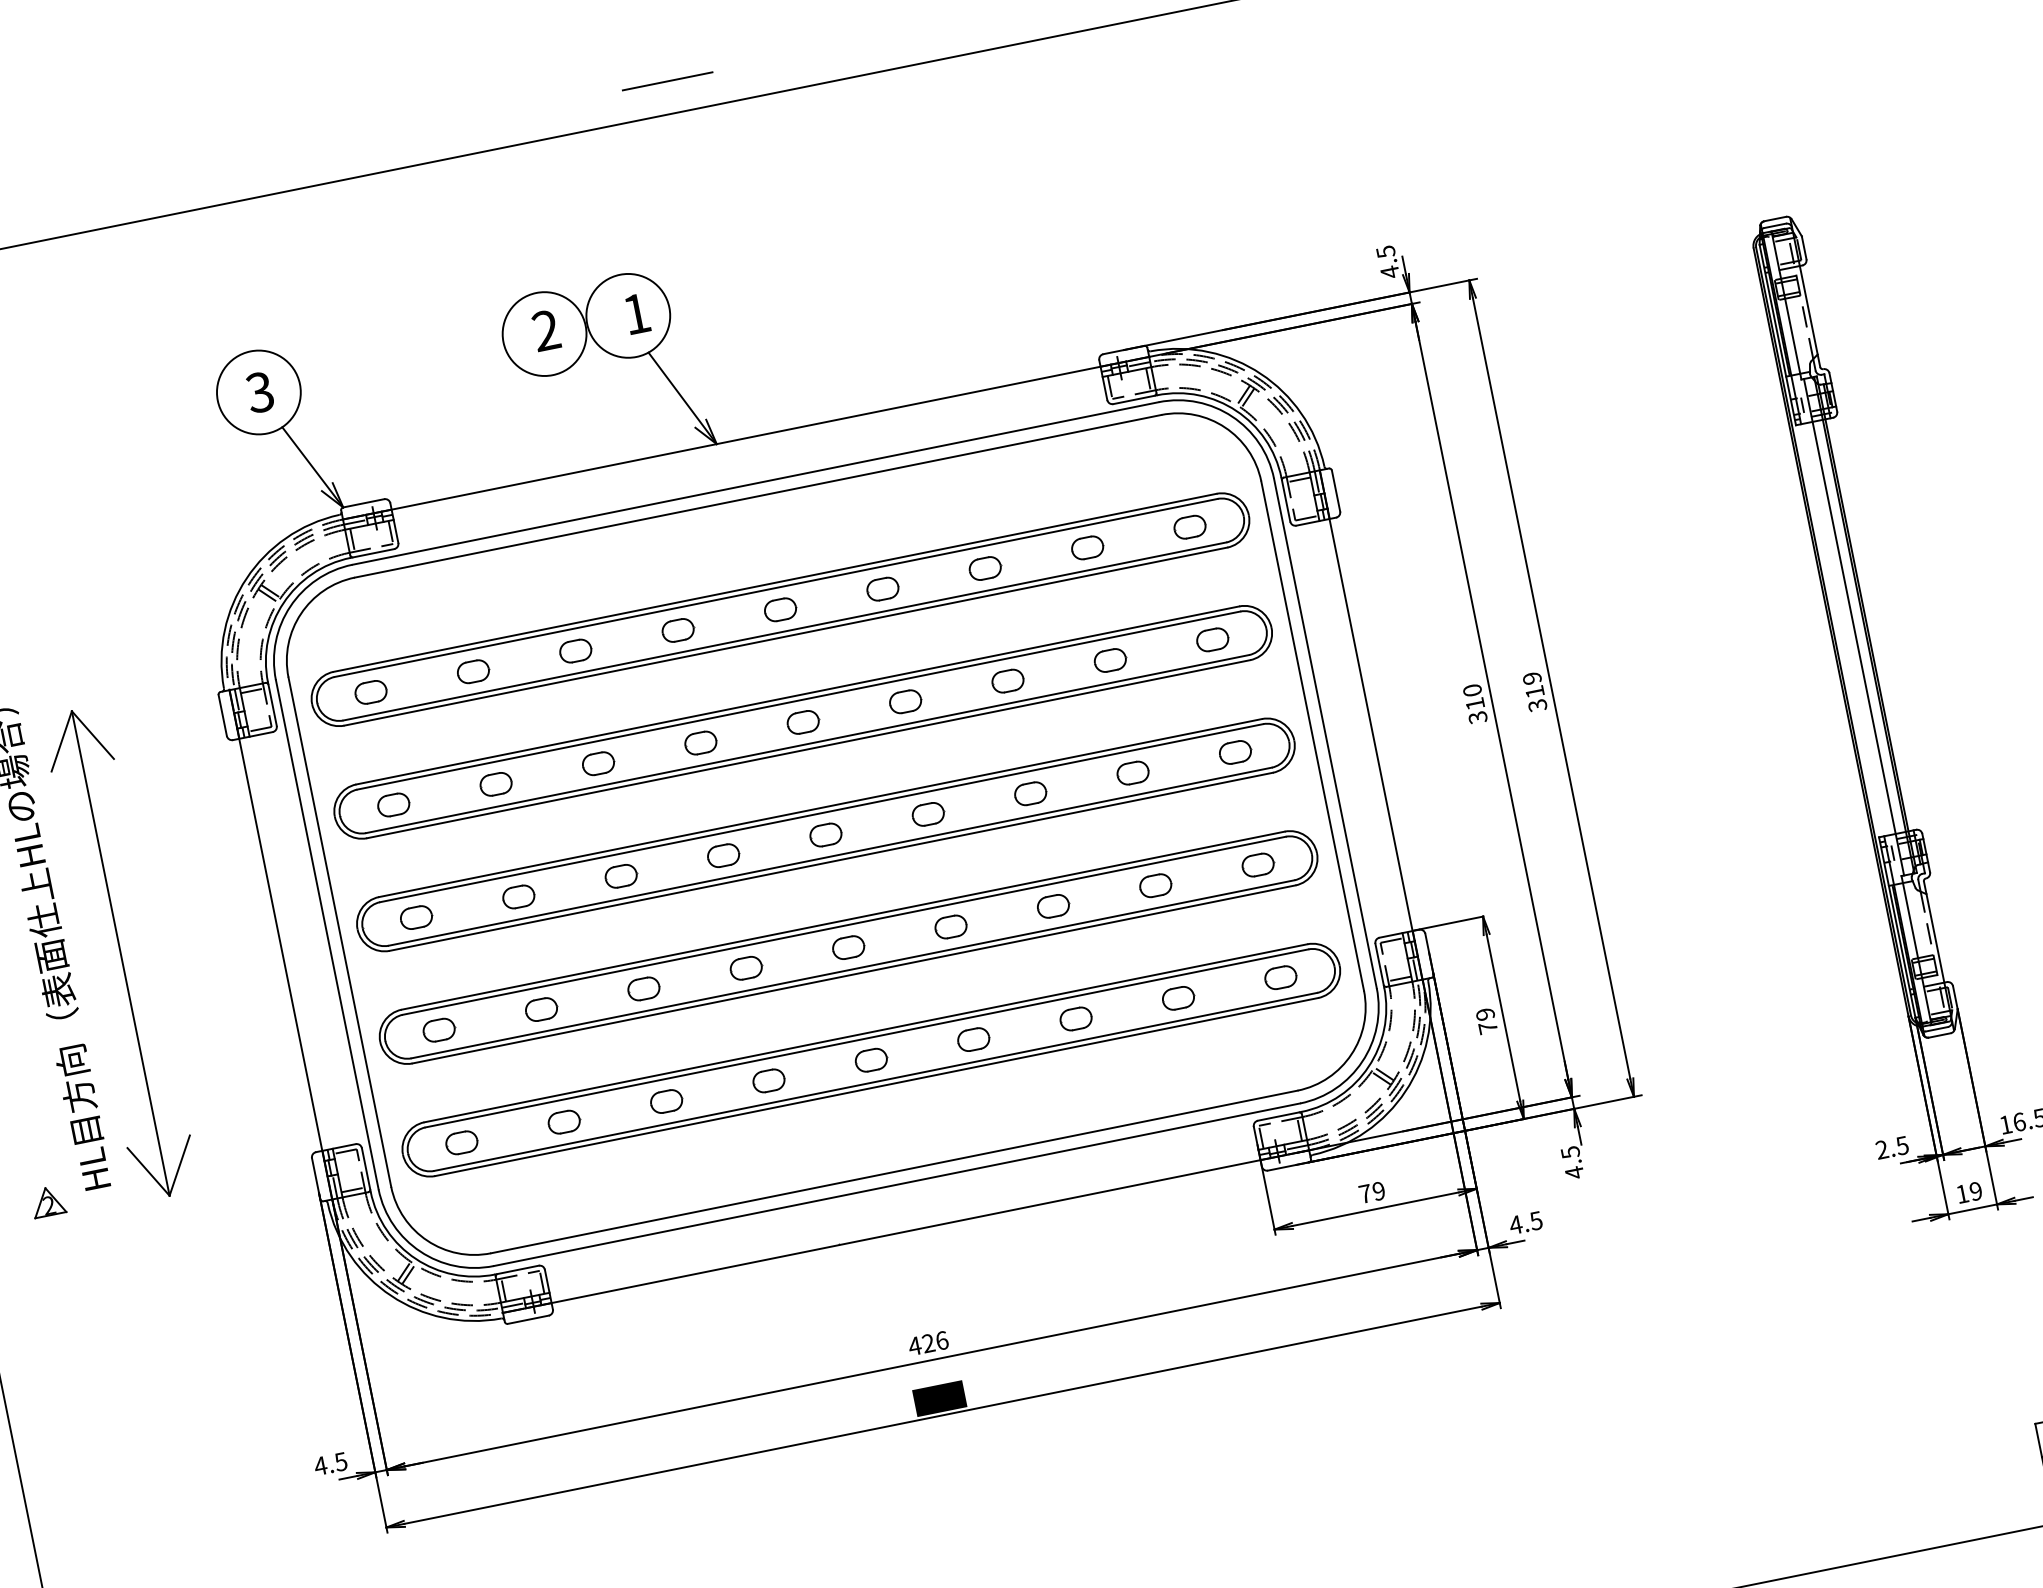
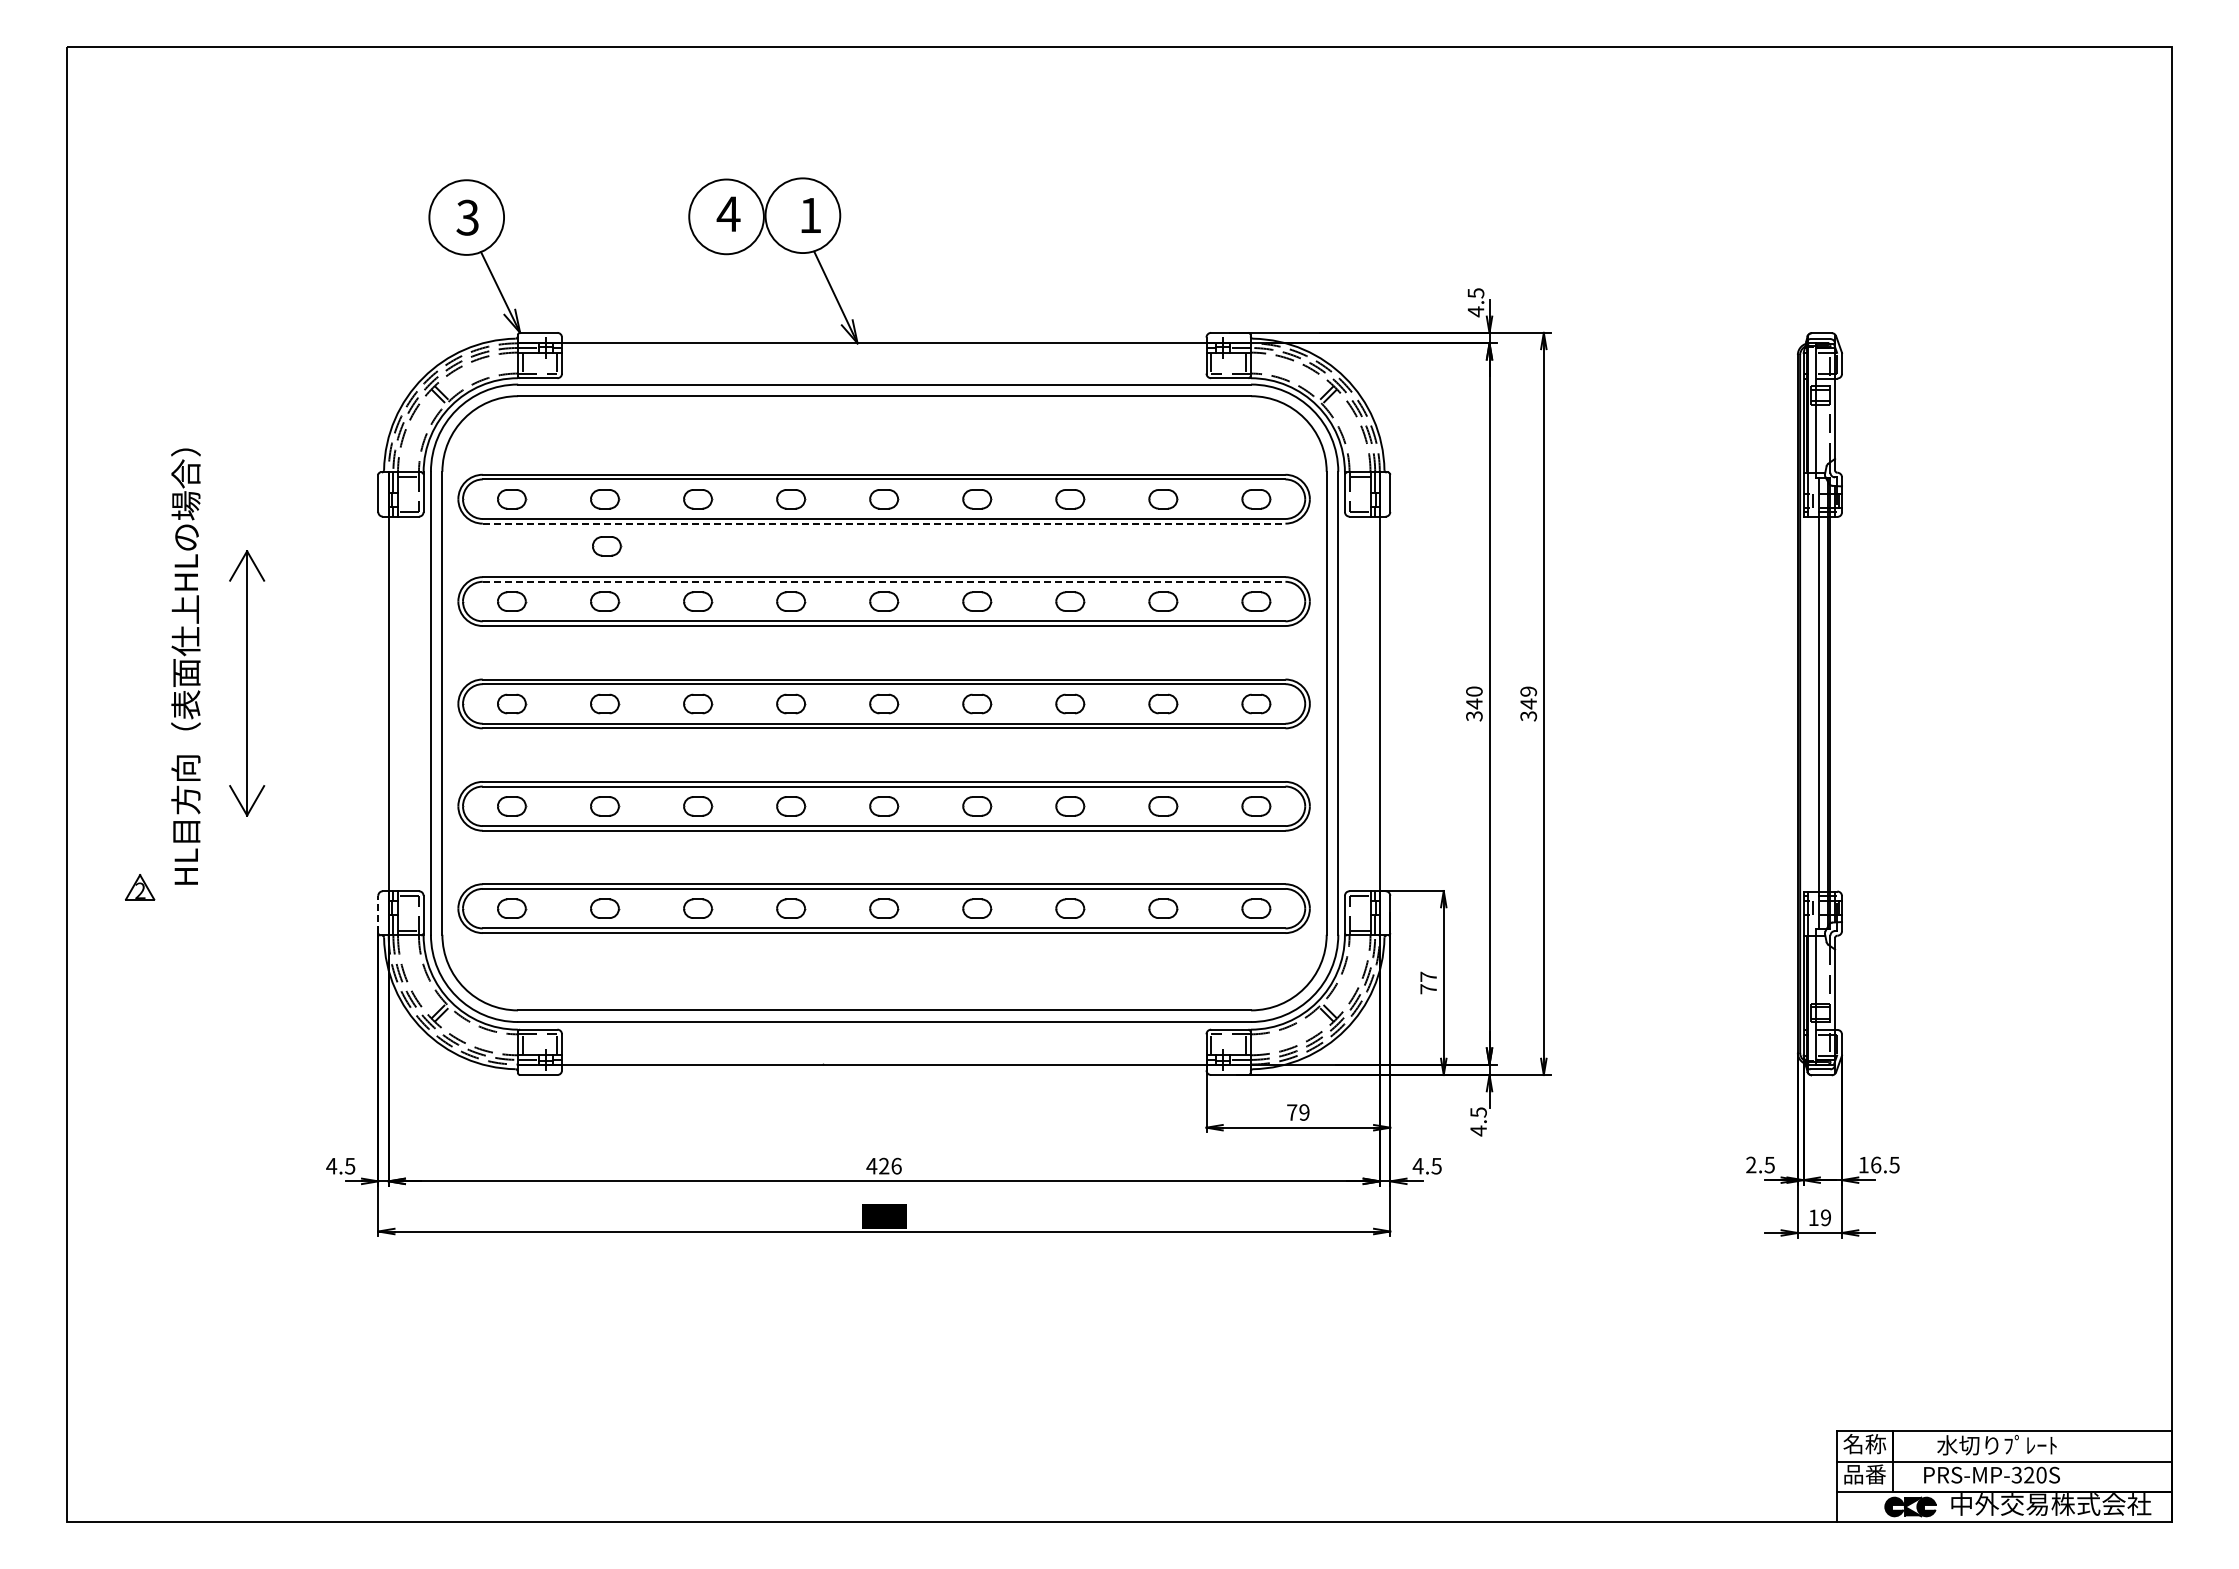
line: (667, 81) -> (878, 17), removed
text: (545, 329) -> (728, 213), 2 -> 4
line: (786, 636) -> (884, 523), solid -> dashed
text: (1534, 691) -> (1528, 703), 319 -> 349
line: (799, 700) -> (884, 581), solid -> dashed
text: (1475, 703) -> (1474, 703), 310 -> 340
part: (486, 723) -> (607, 546), added
part: (119, 953) -> (246, 683), size x0.6
text: (1485, 1014) -> (1428, 976), 79 -> 77
line: (316, 1178) -> (378, 914), solid -> dashed

